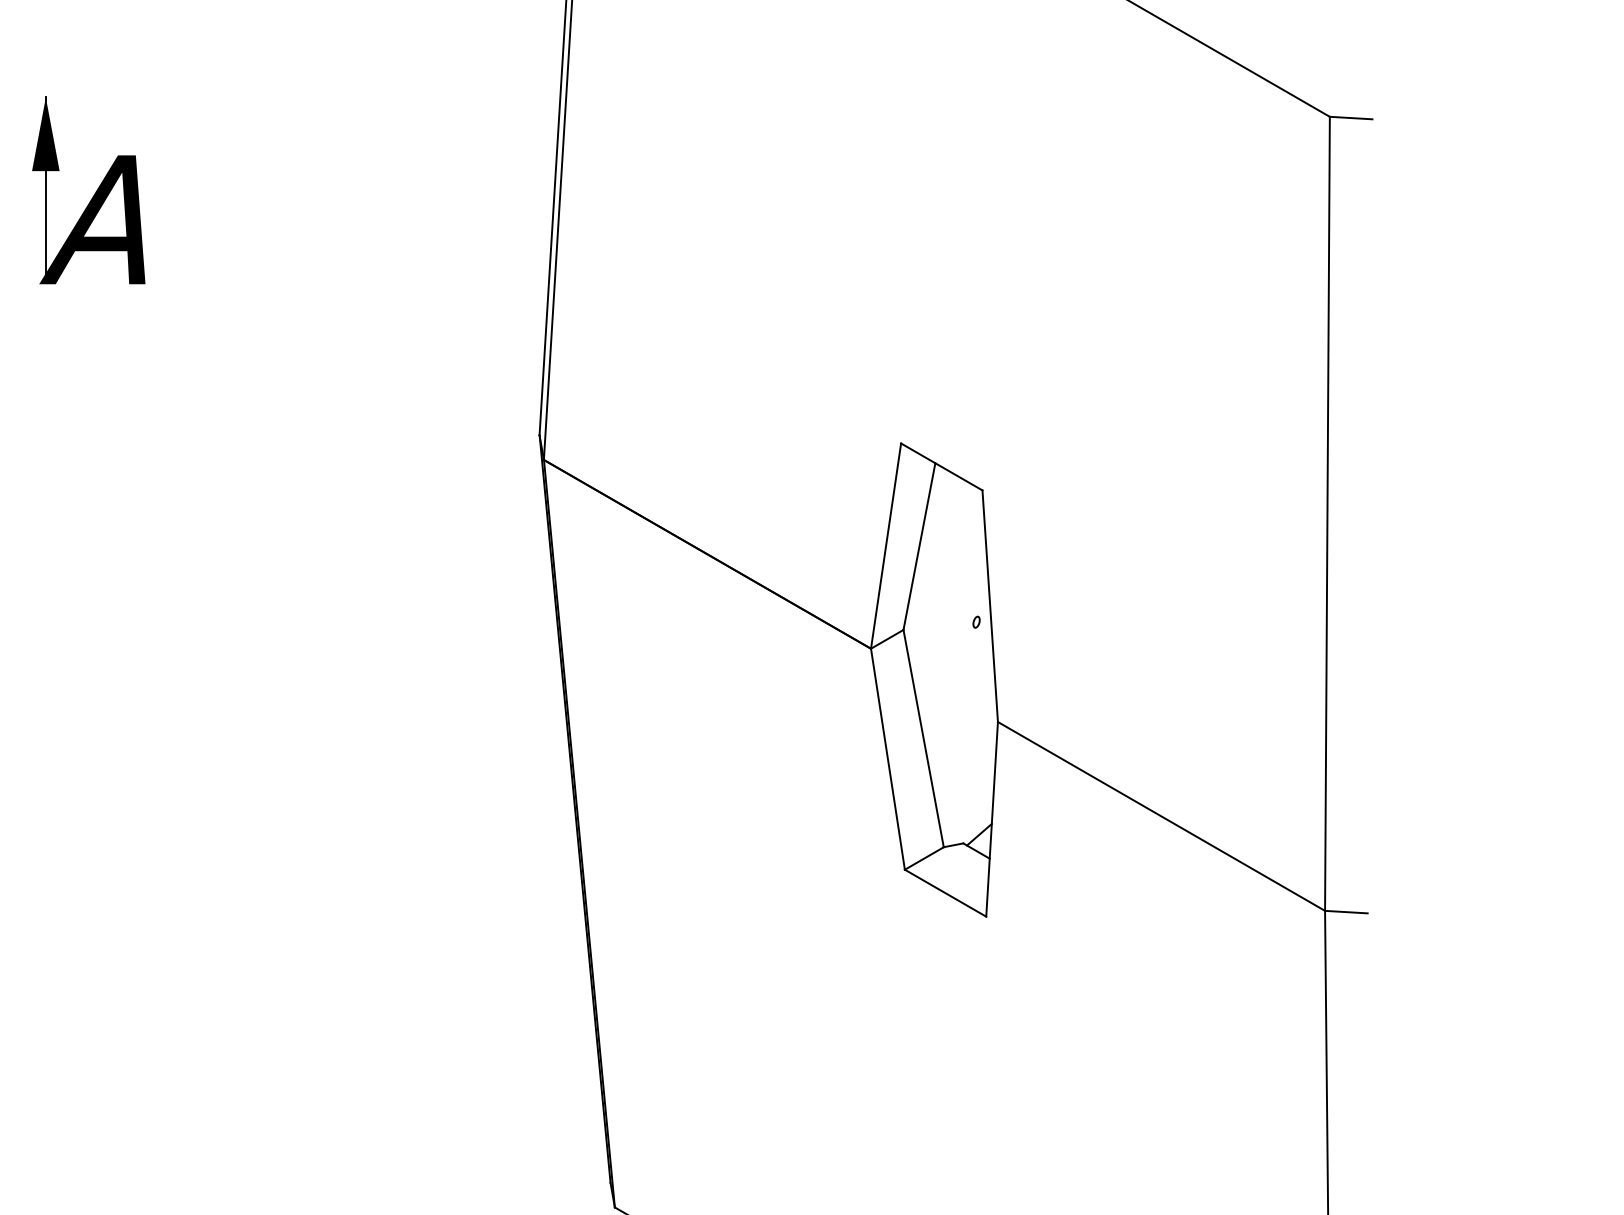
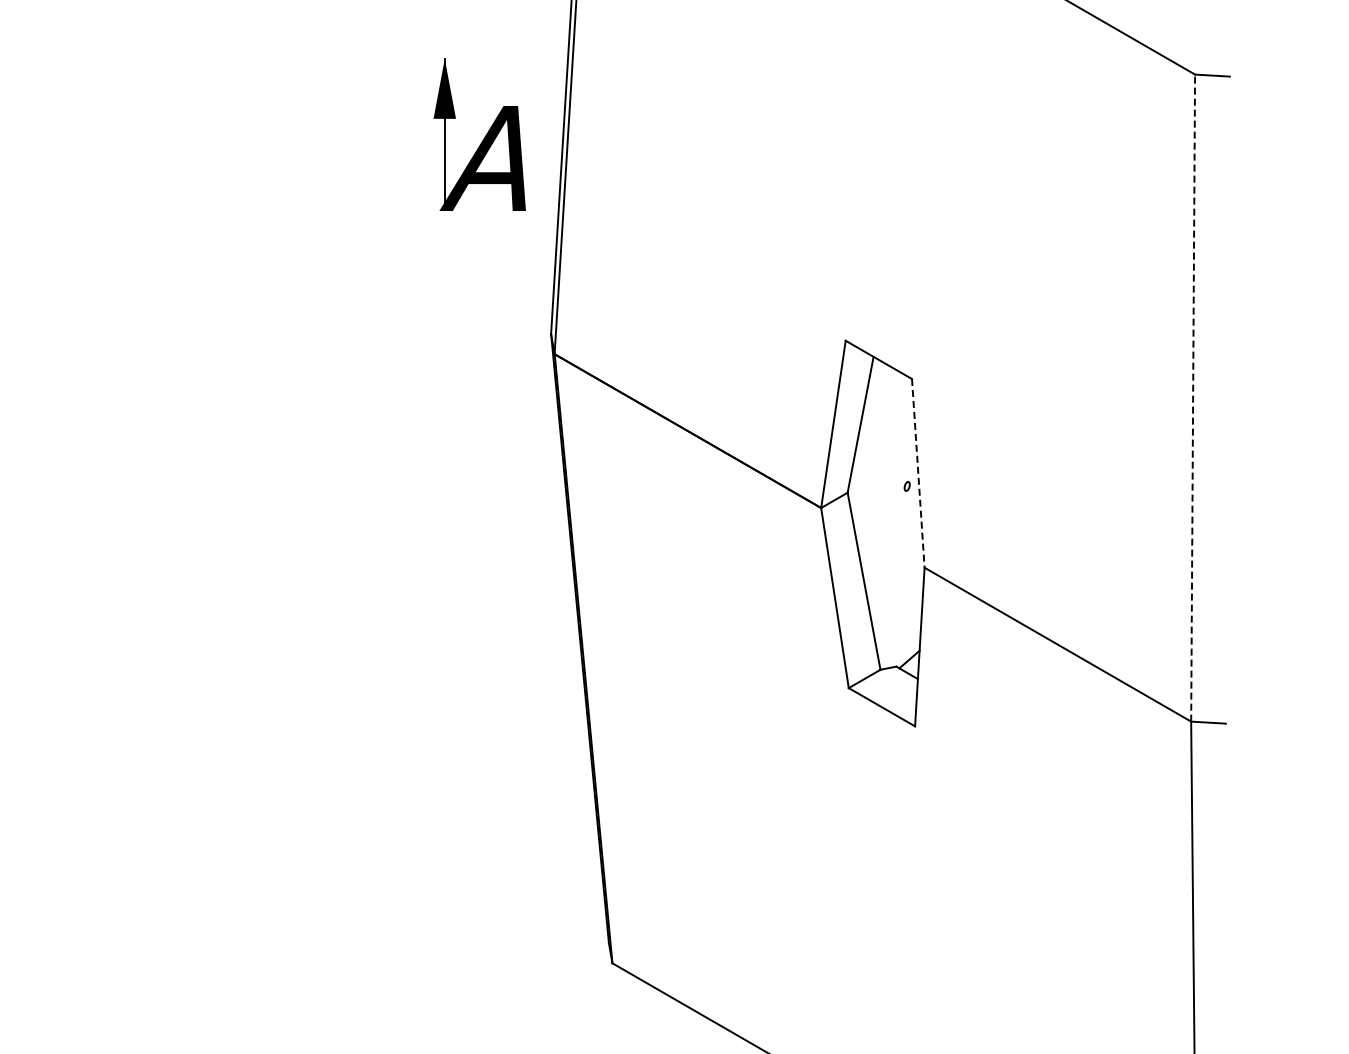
part: (88, 190) -> (479, 134), moved
line: (1327, 514) -> (1193, 398), solid -> dashed
line: (990, 606) -> (918, 473), solid -> dashed

